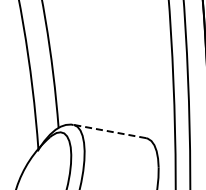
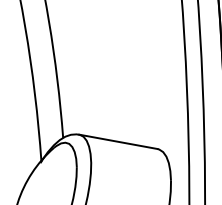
line: (109, 131) -> (118, 141), dashed -> solid

